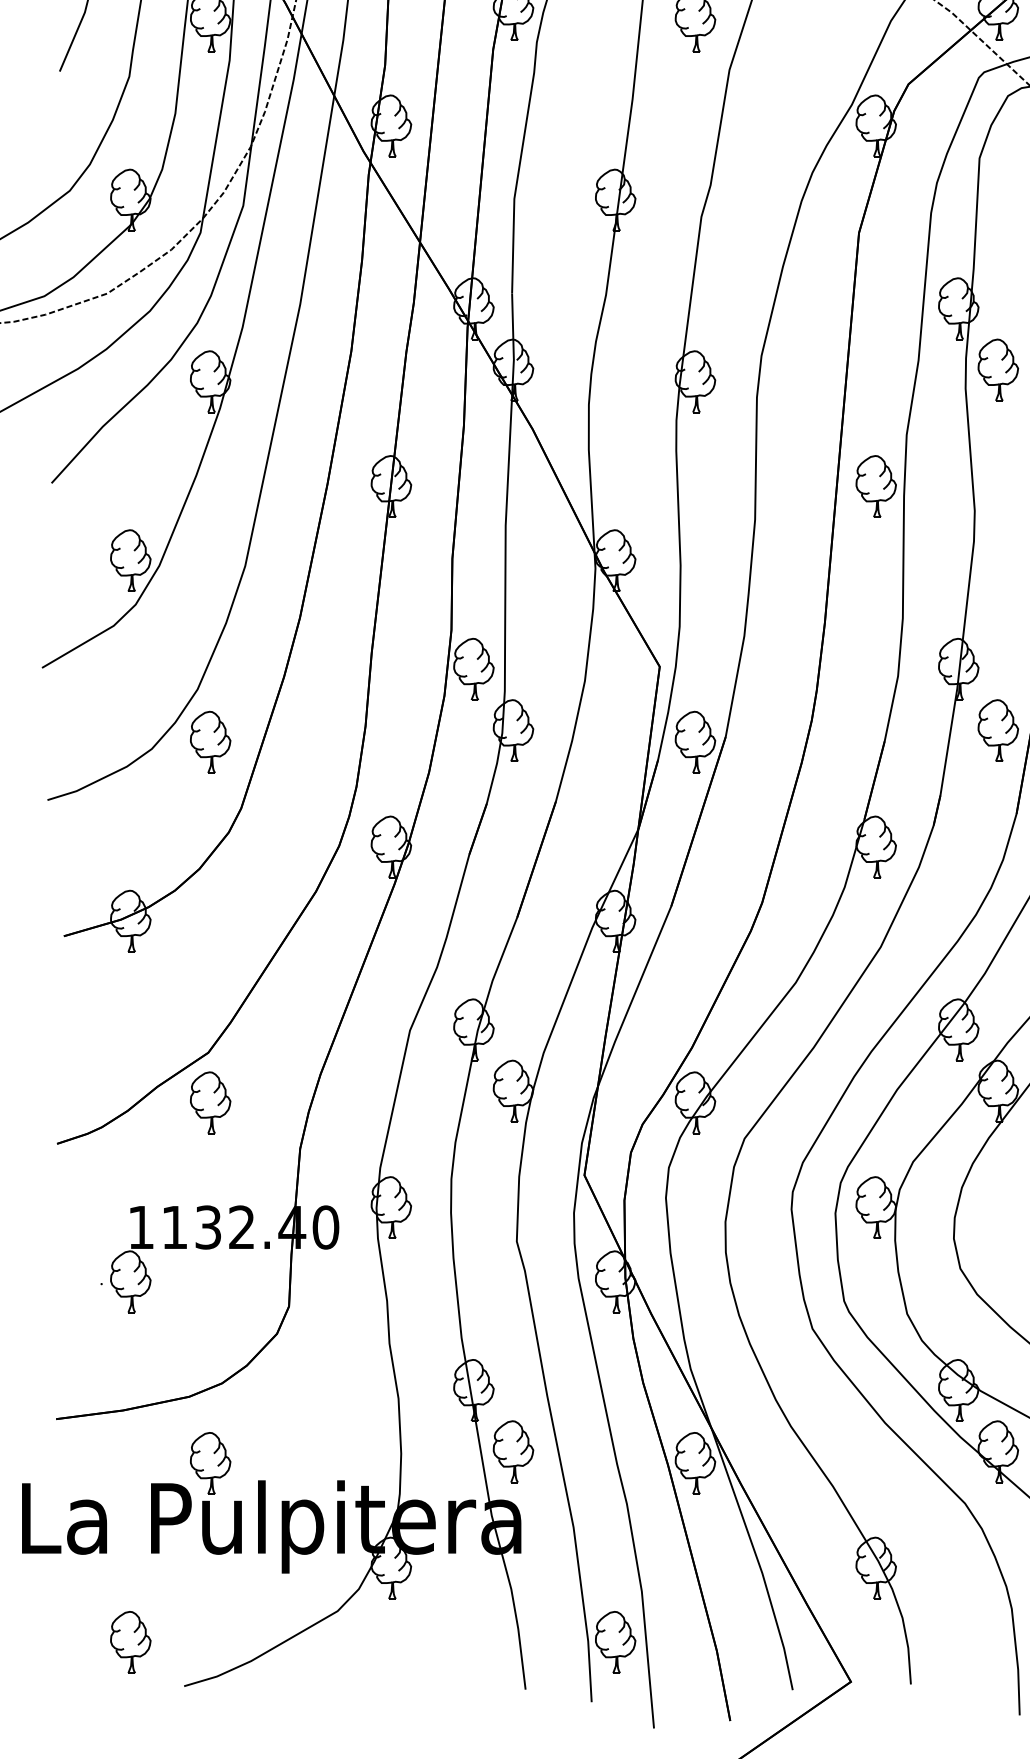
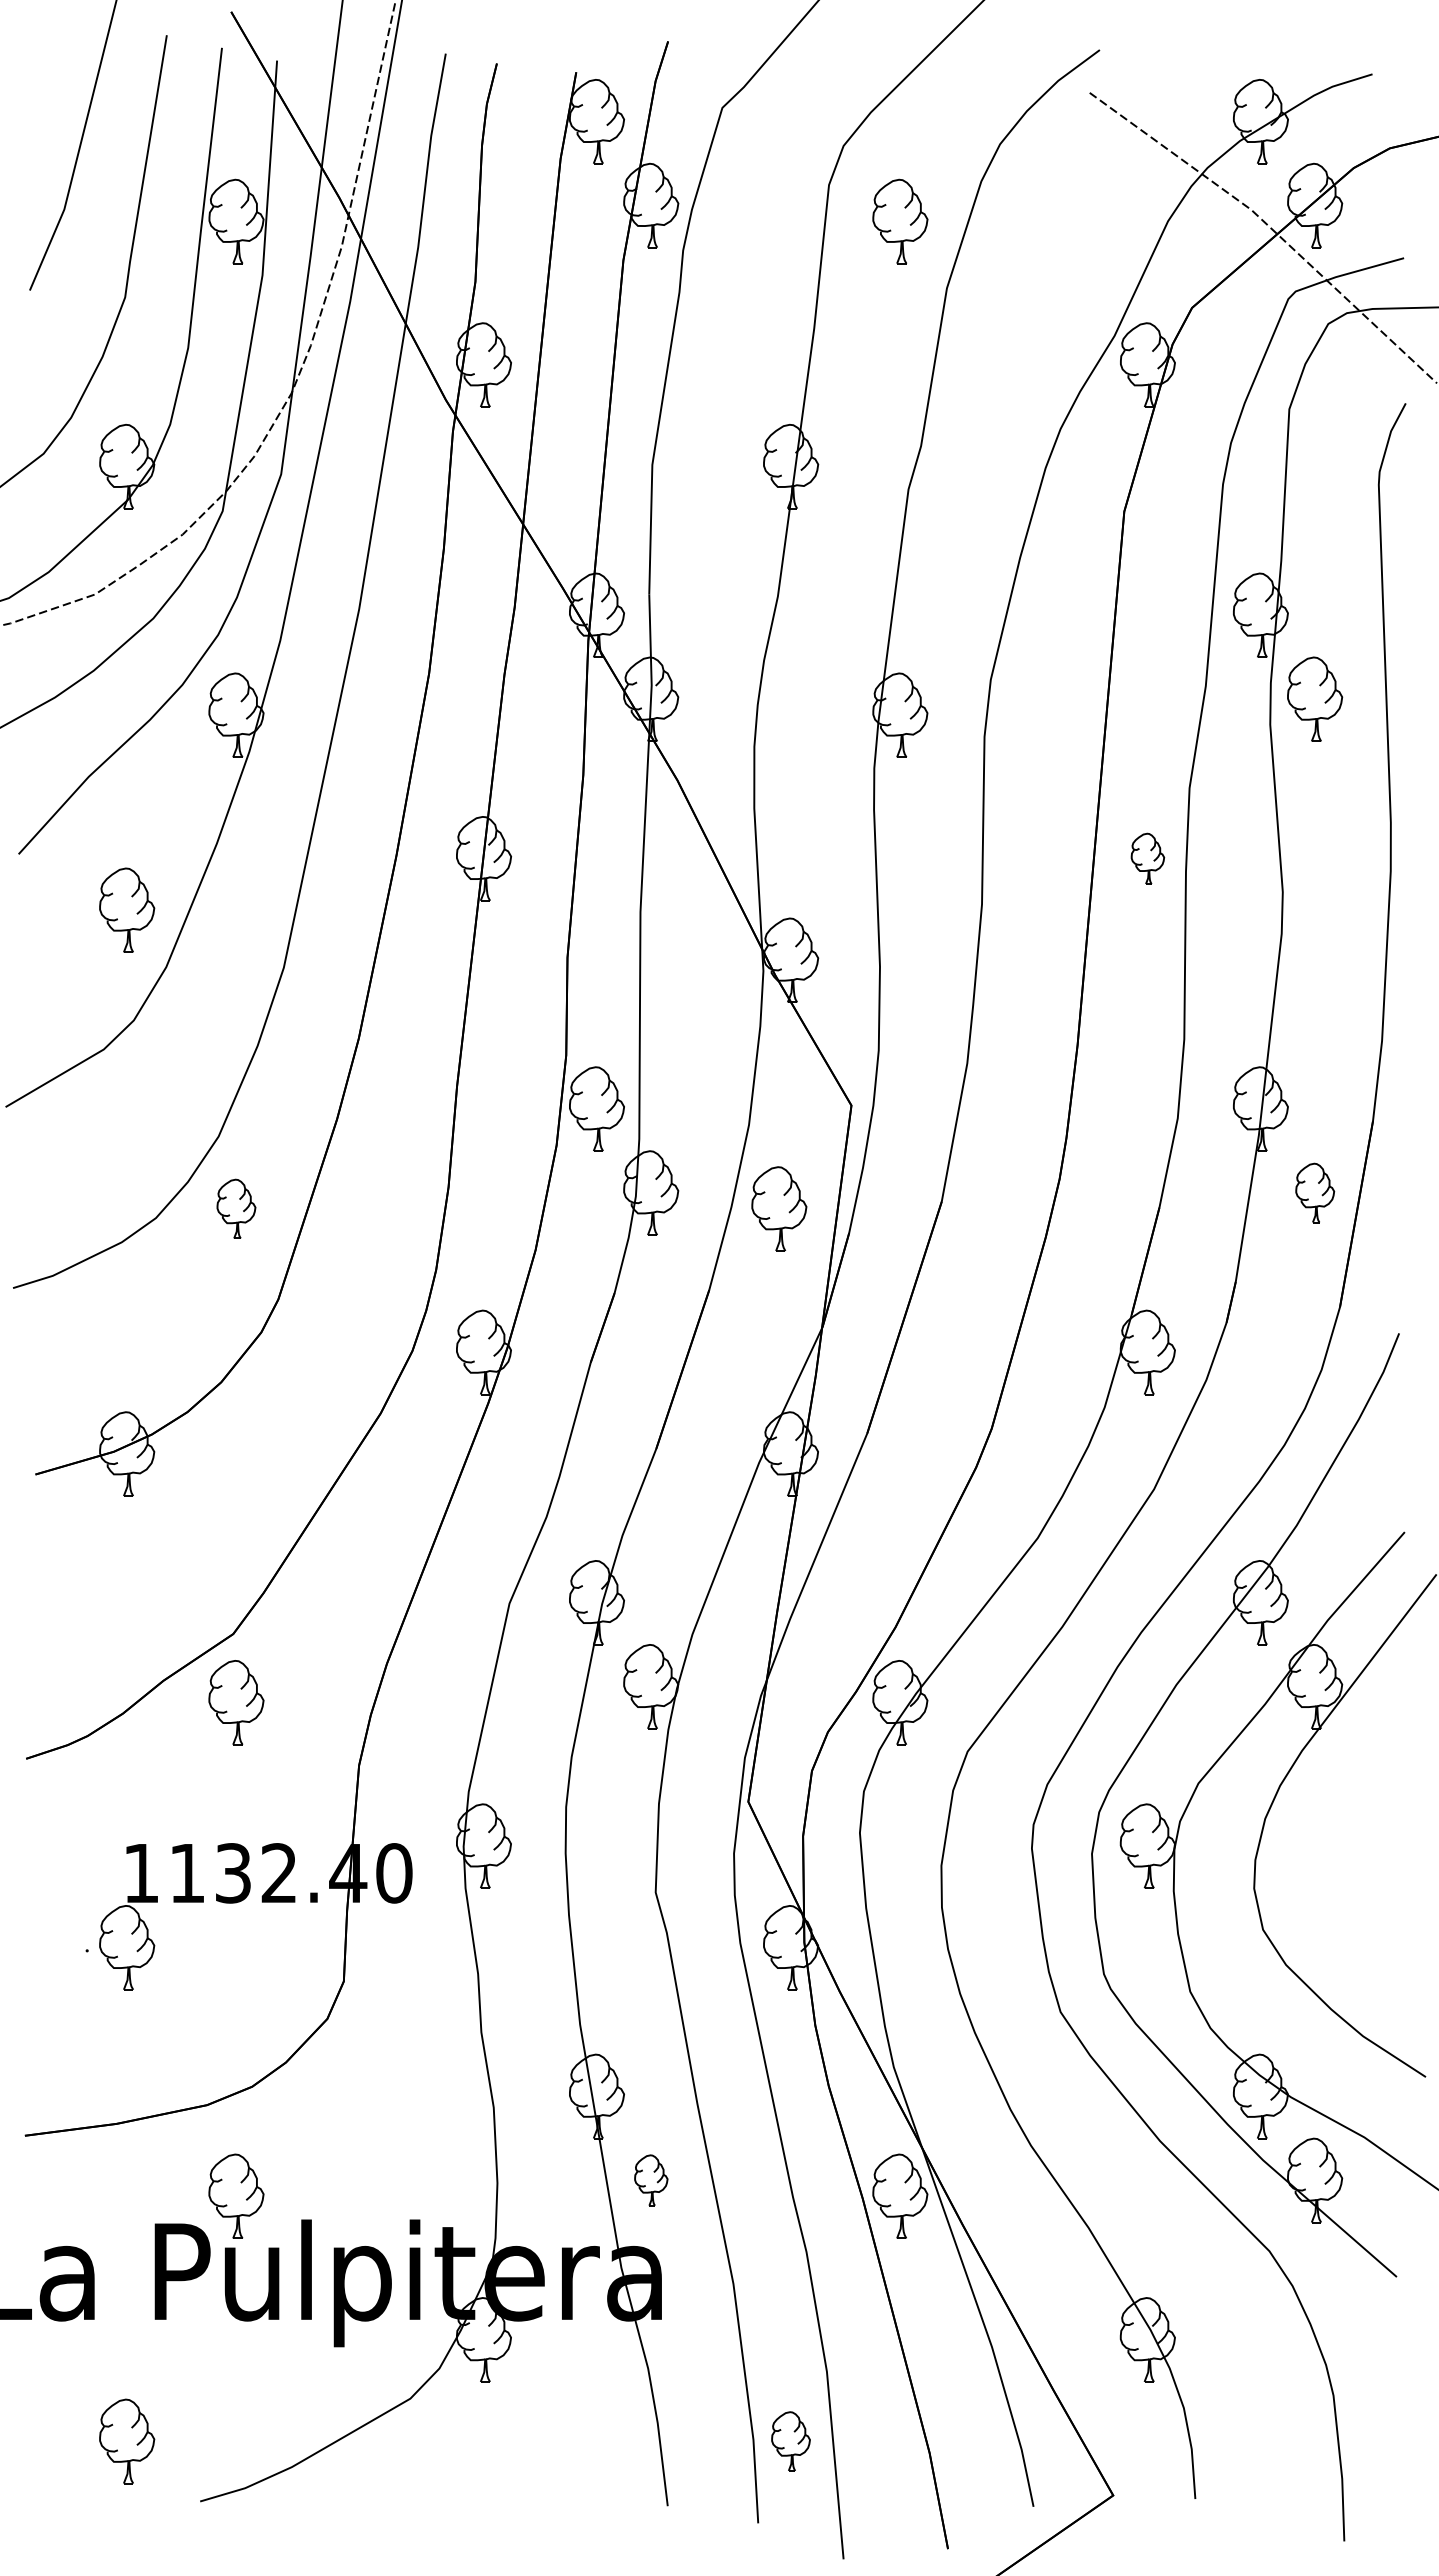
part: (875, 486) -> (1147, 858), size x0.6
part: (131, 560) -> (127, 909), moved
part: (998, 730) -> (1315, 1192), size x0.7
part: (210, 741) -> (236, 1208), size x0.7
part: (695, 741) -> (779, 1208), moved
part: (513, 1451) -> (651, 2180), size x0.6
part: (615, 1642) -> (790, 2441), size x0.7

